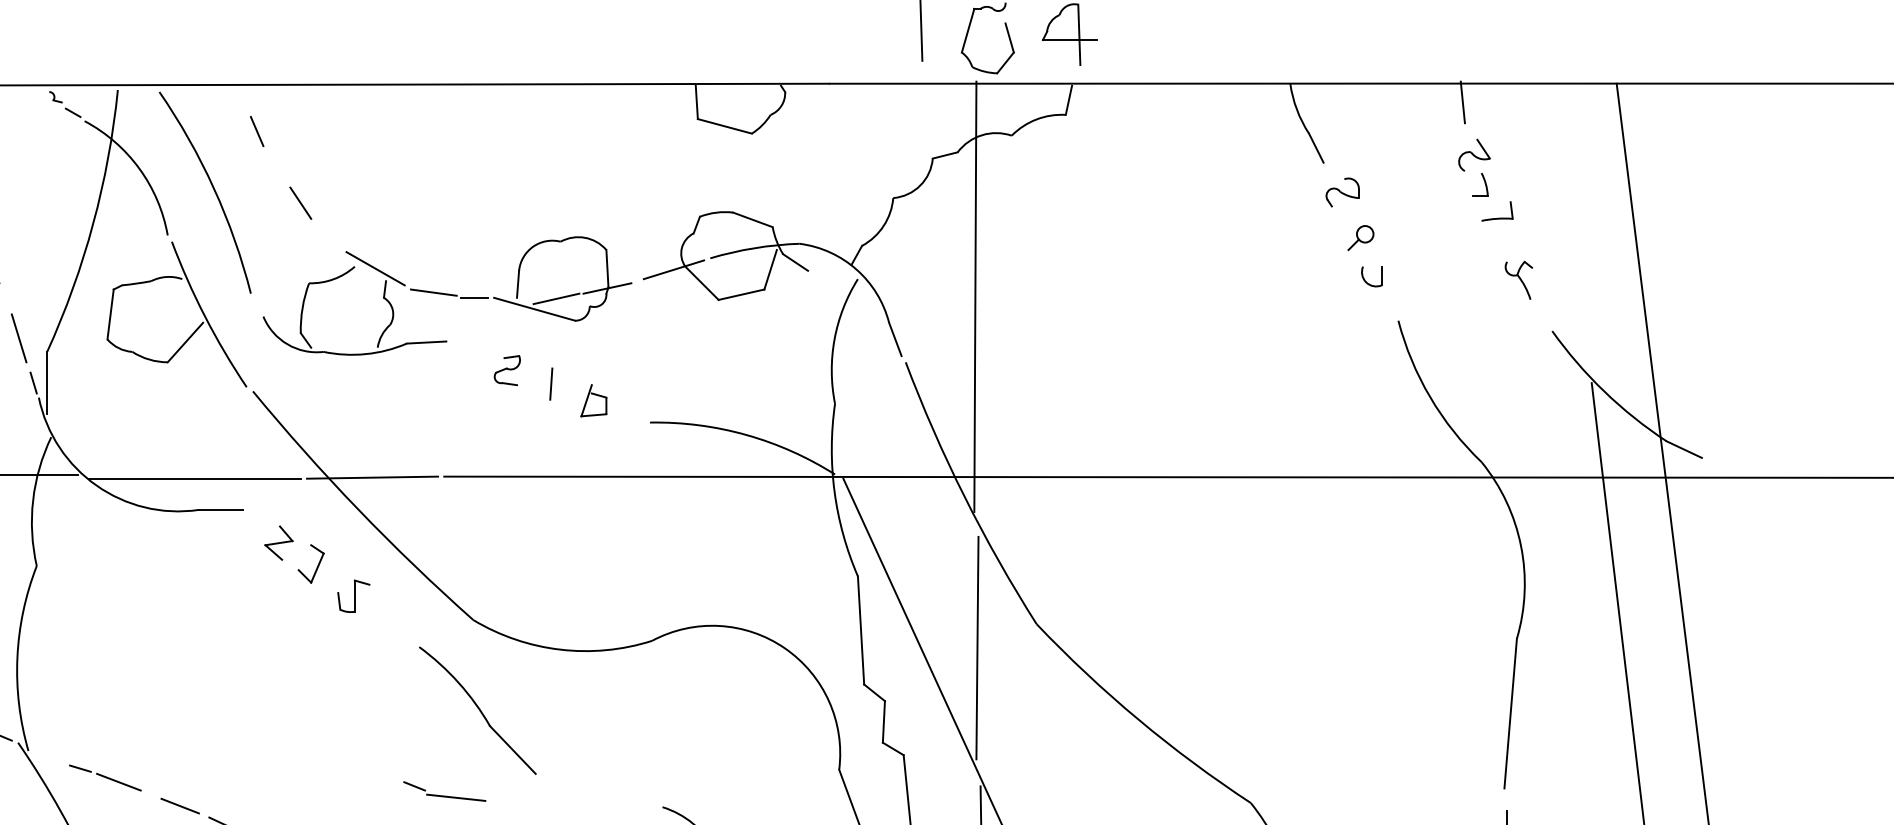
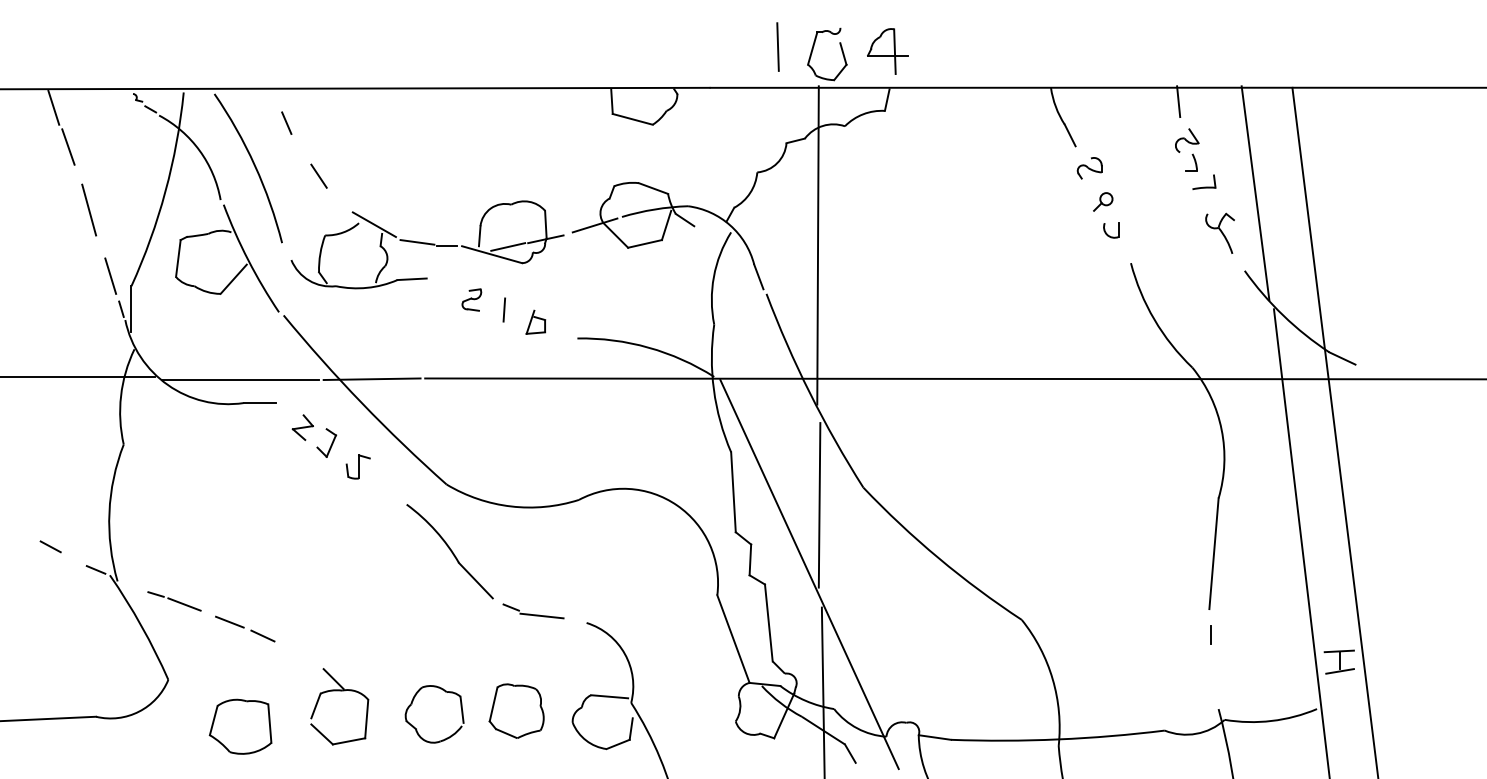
line: (1566, 226) -> (1255, 193), added
part: (1518, 279) -> (1219, 232), size x1.43
part: (444, 791) -> (533, 611), moved

